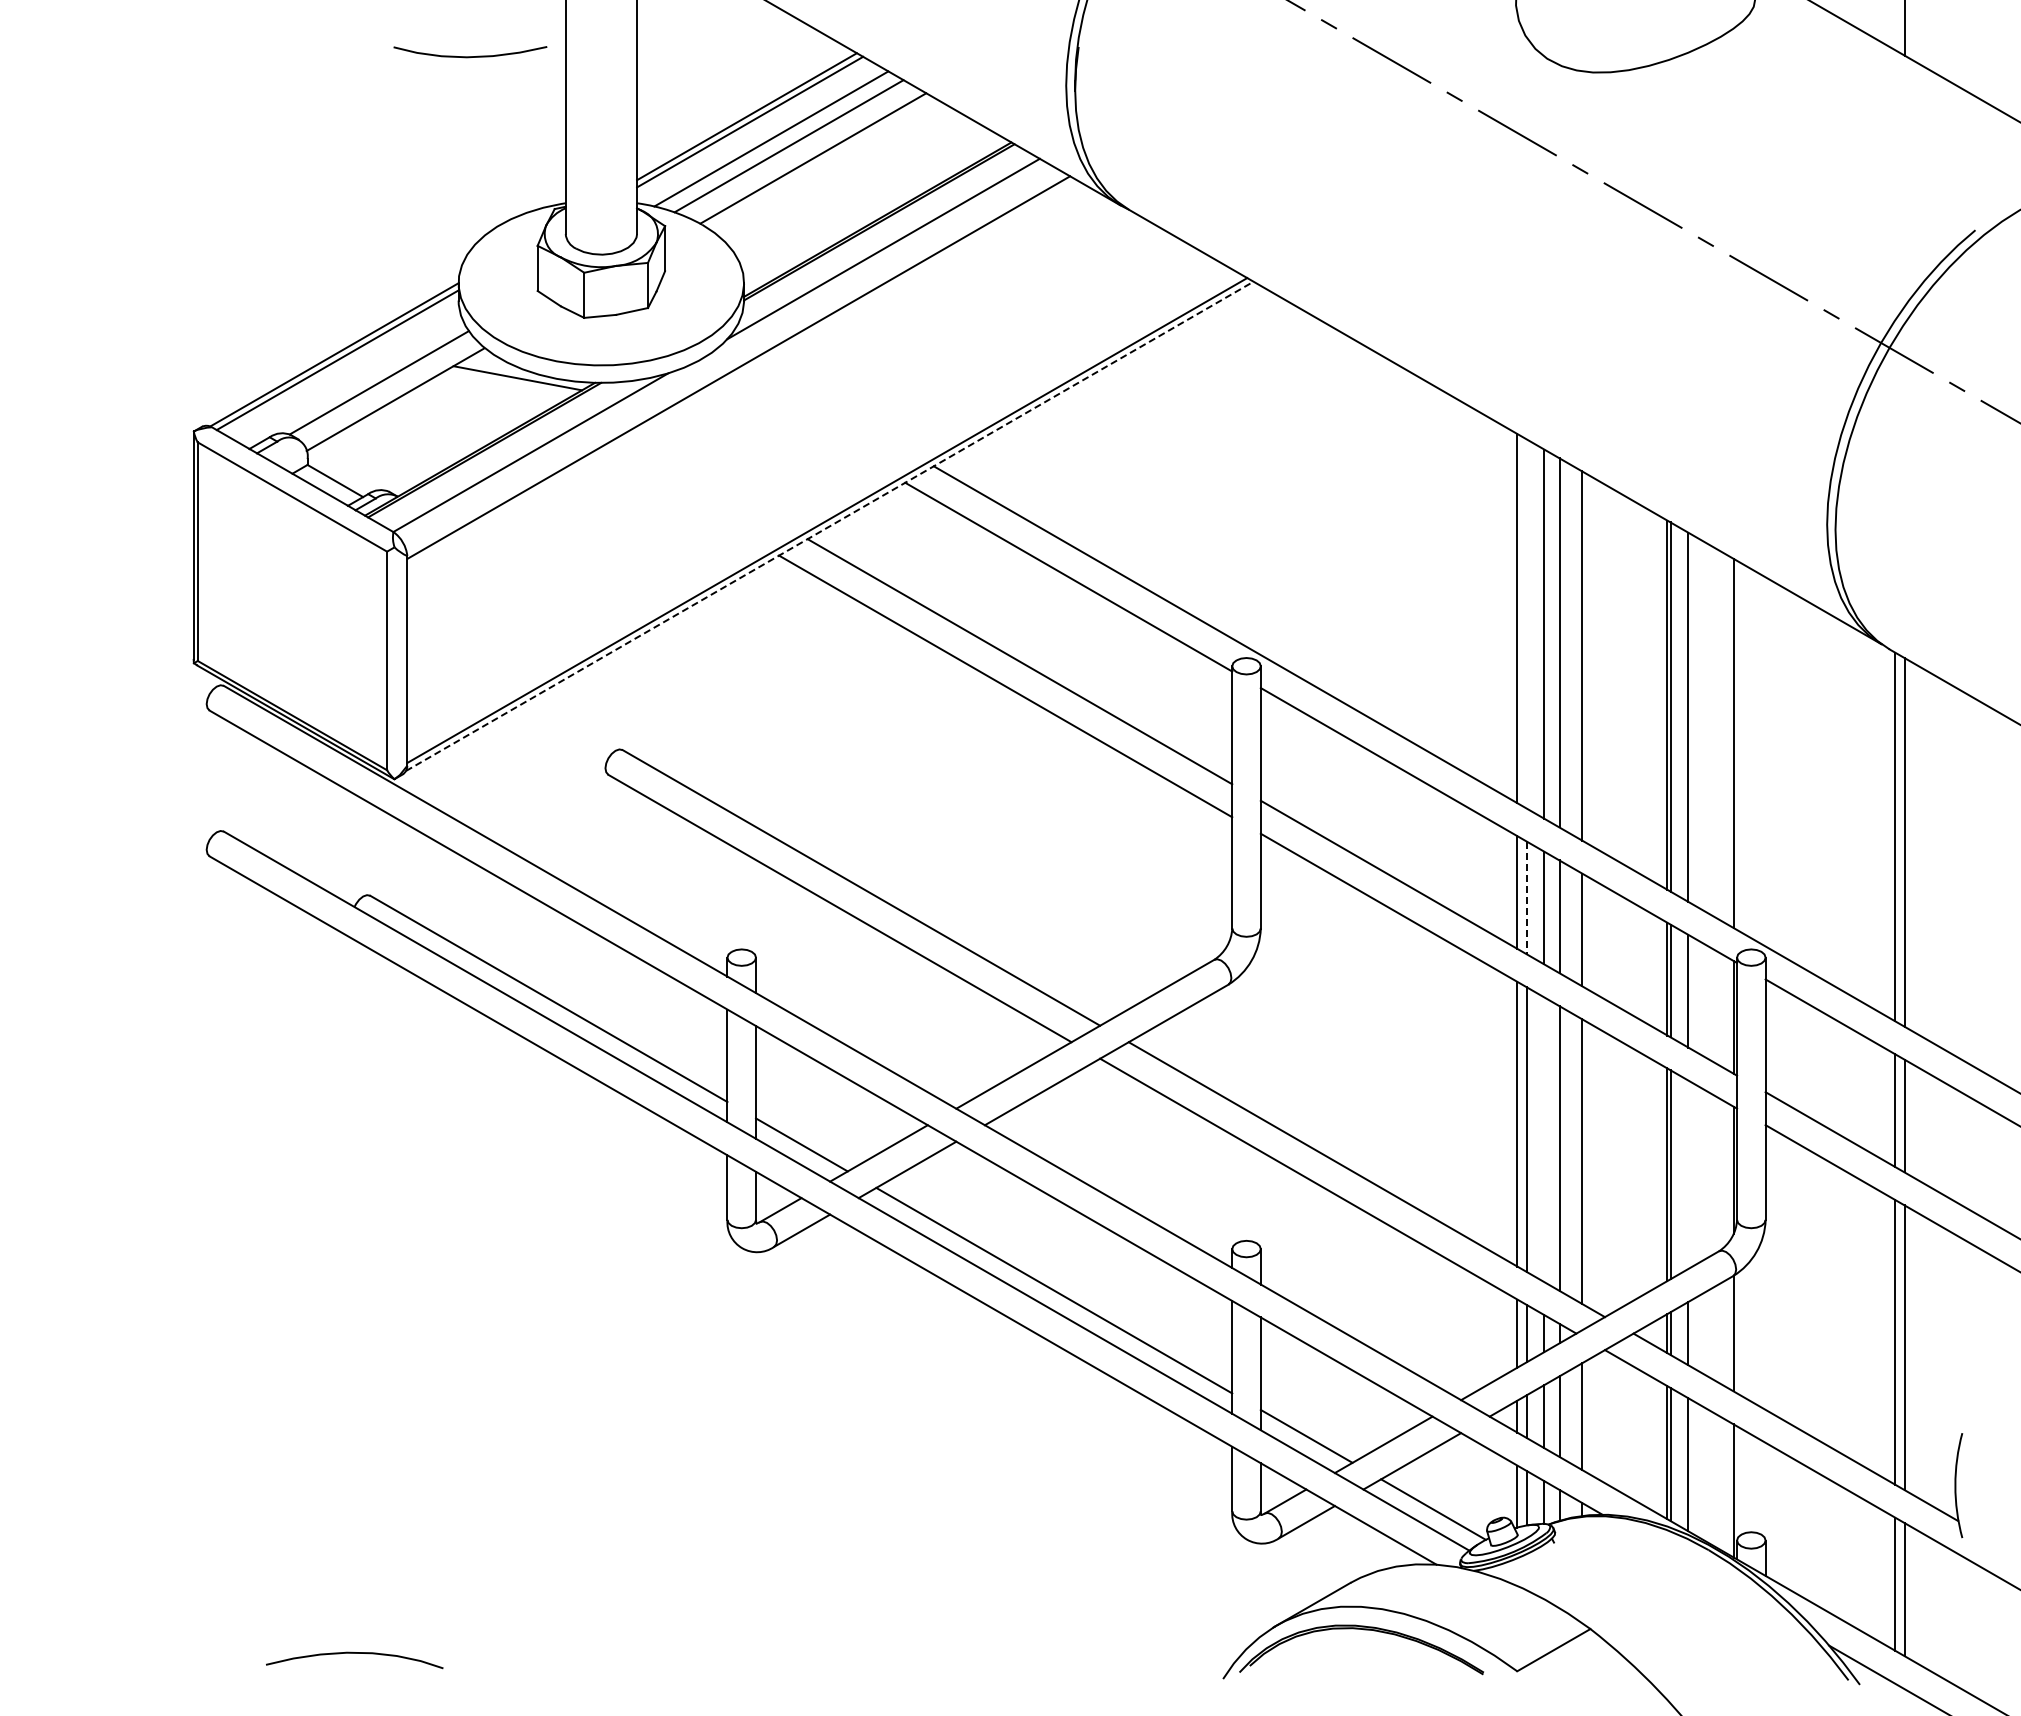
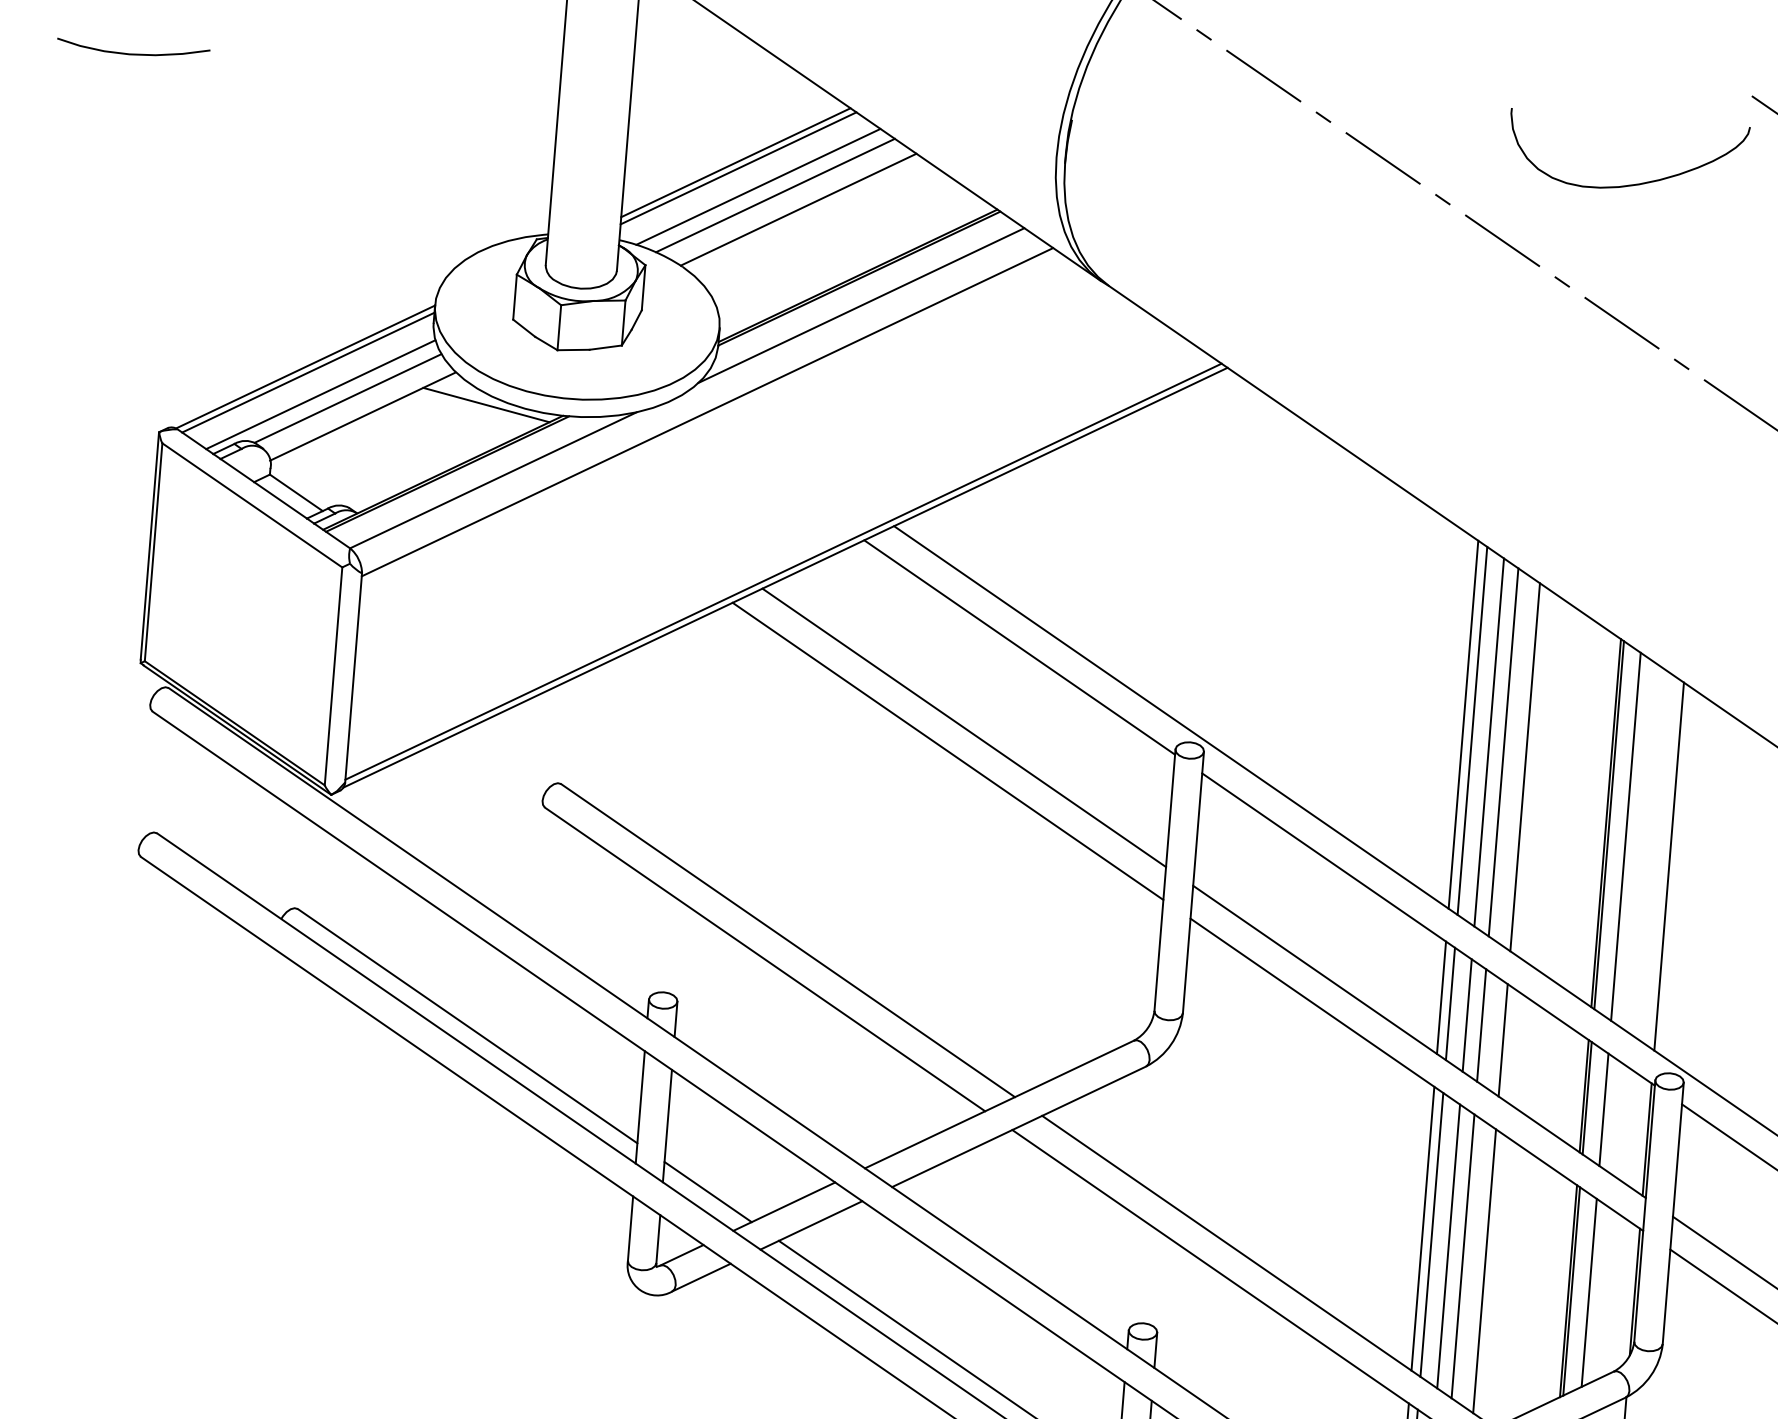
curve: (470, 56) -> (133, 53), moved
line: (351, 380) -> (320, 393), added
line: (830, 526) -> (786, 577), dashed -> solid
line: (1526, 623) -> (1472, 730), added
line: (1526, 898) -> (1450, 1004), dashed -> solid
line: (1544, 1139) -> (1448, 1246), added
line: (1688, 1174) -> (1589, 1292), added

